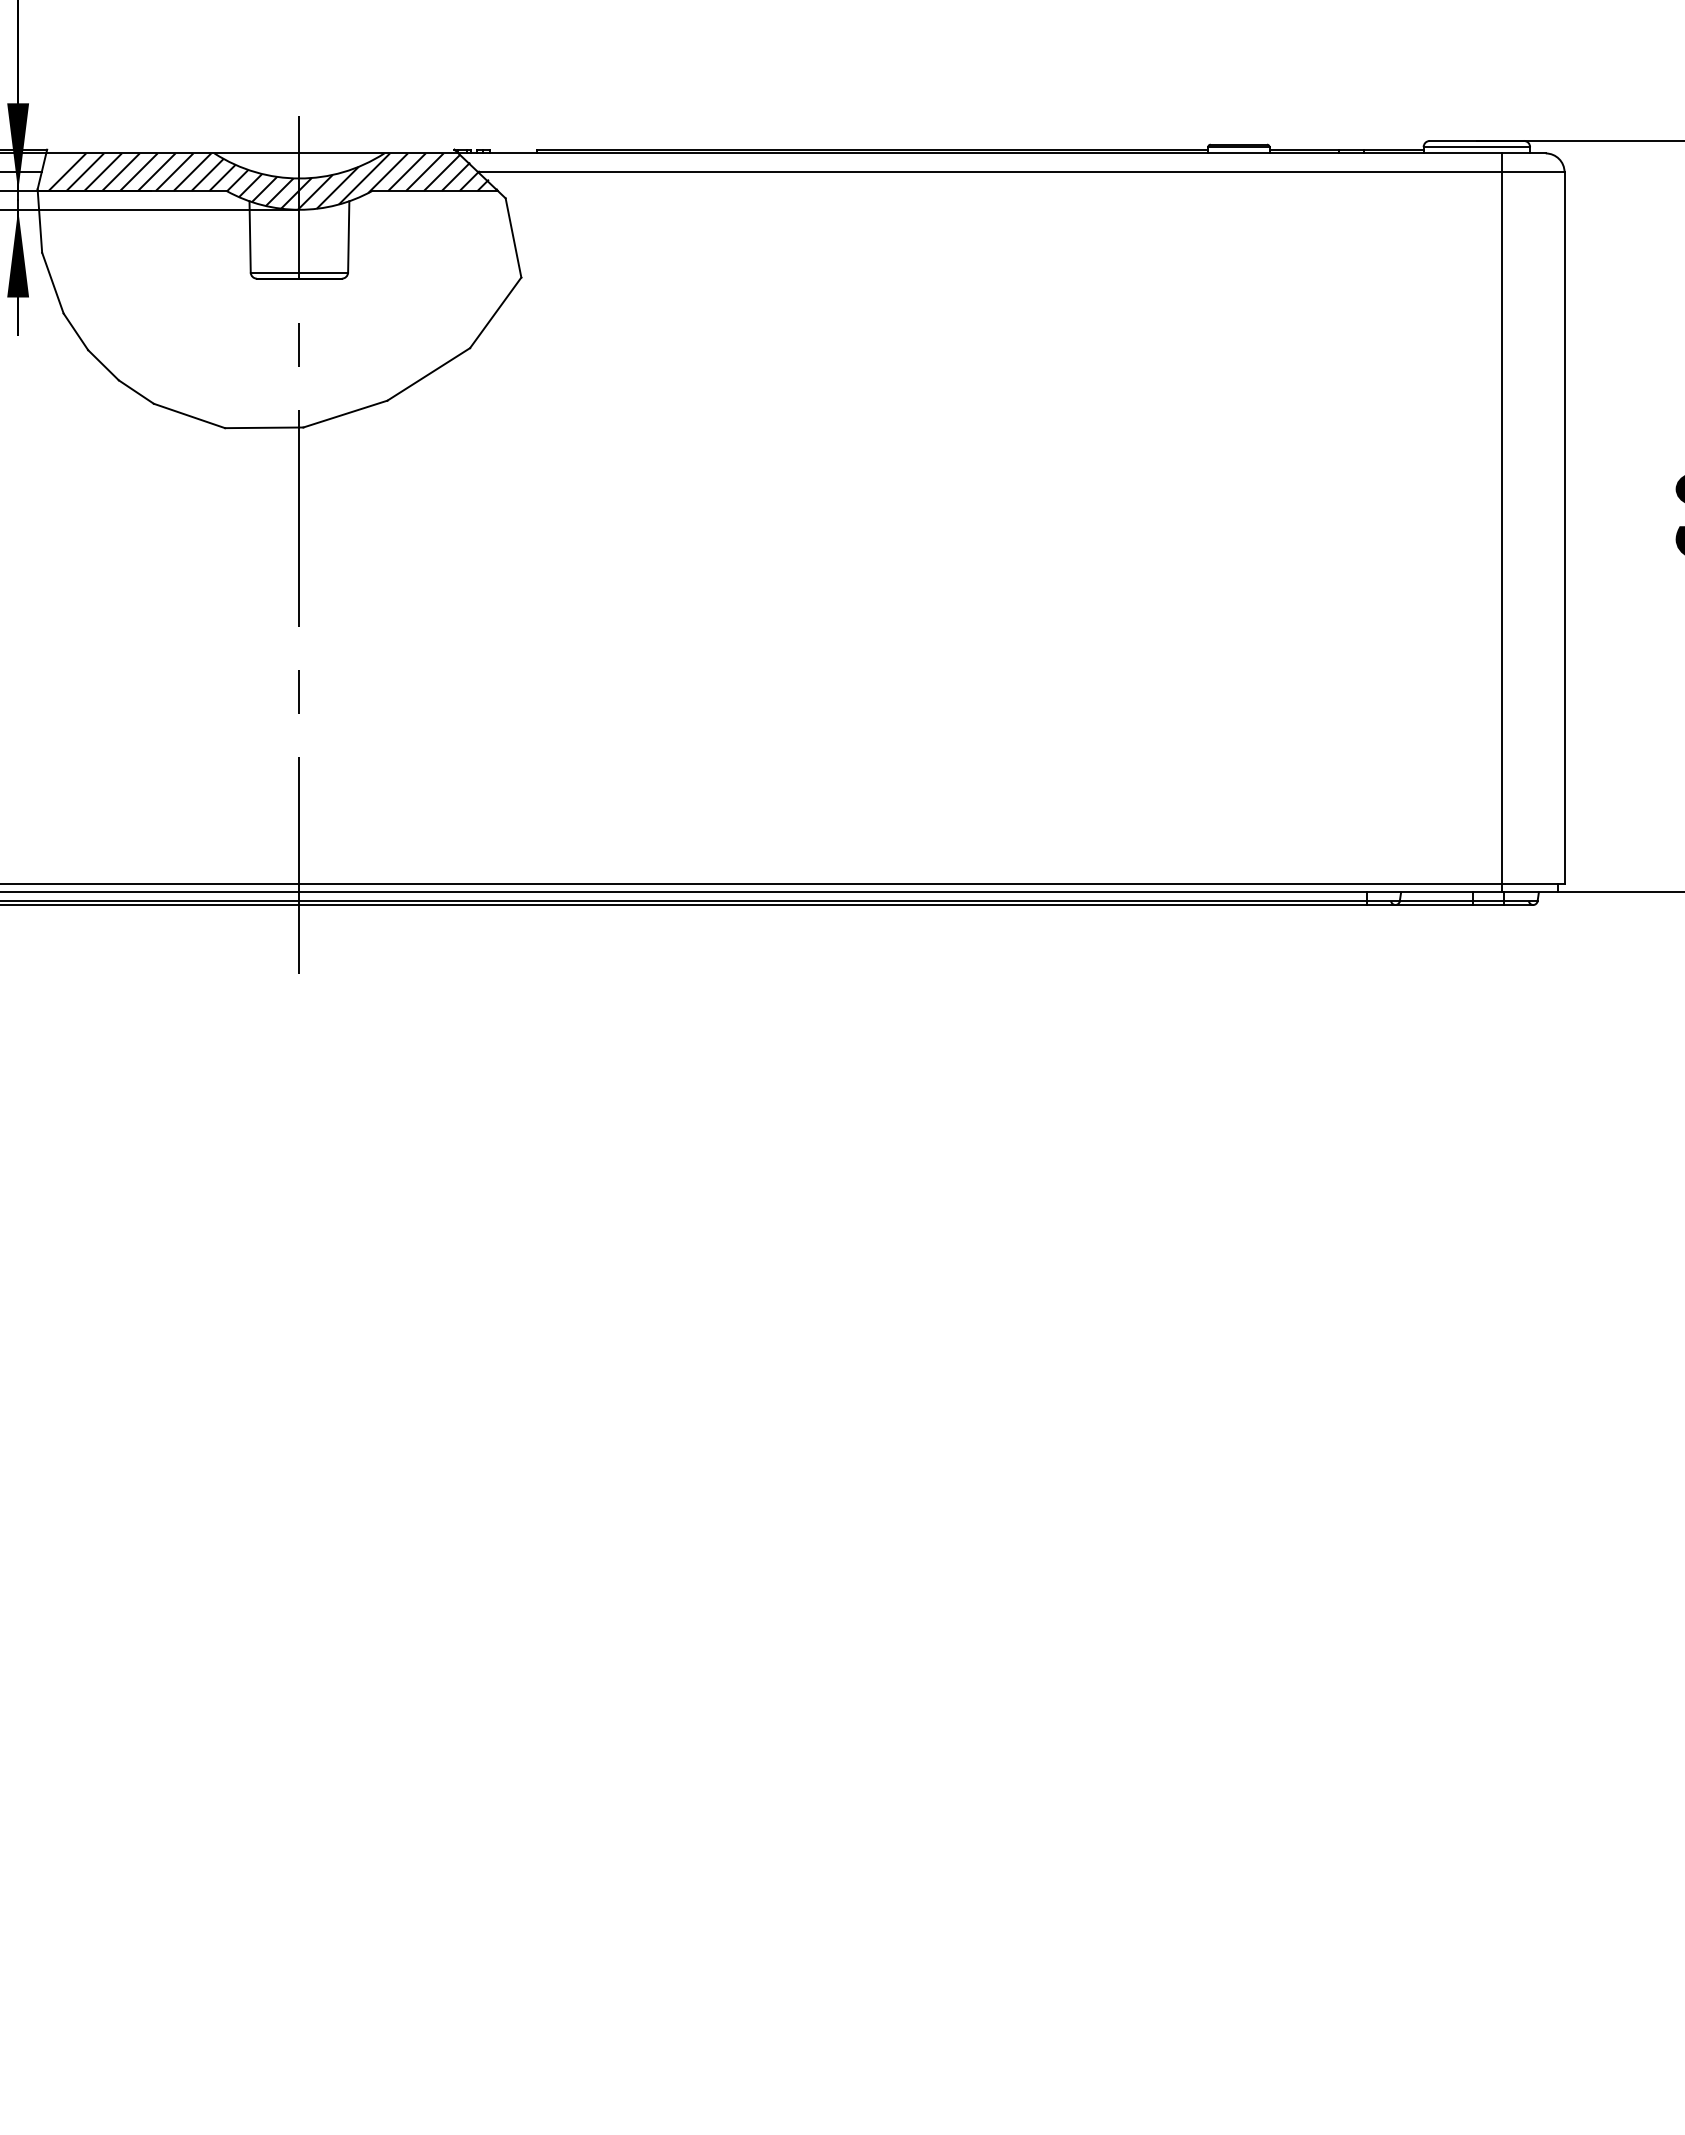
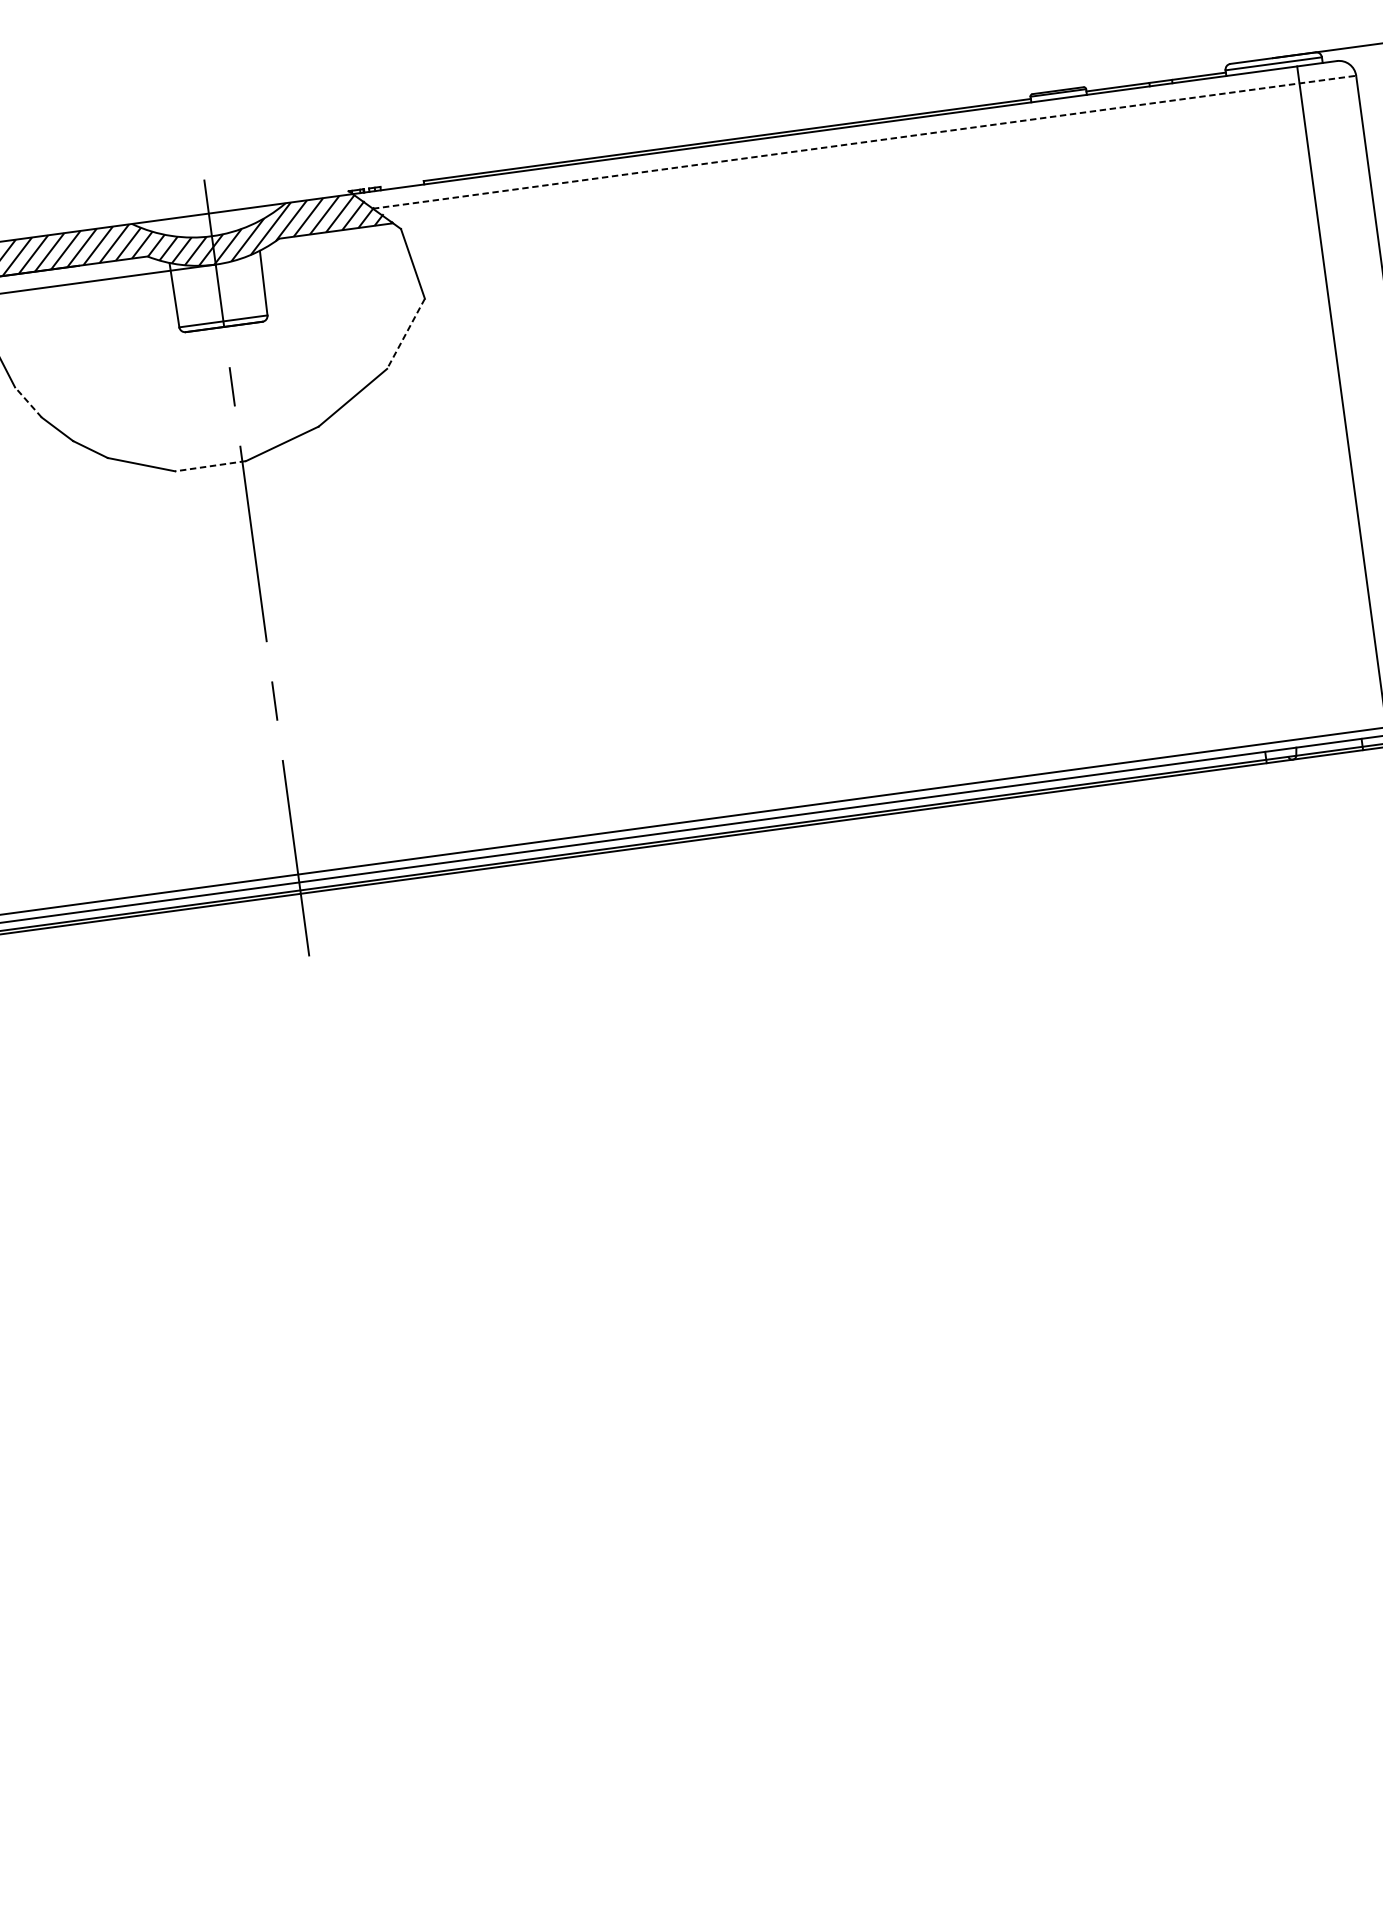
line: (1021, 172) -> (864, 142), solid -> dashed
line: (495, 312) -> (405, 333), solid -> dashed
line: (75, 331) -> (27, 402), solid -> dashed
line: (263, 427) -> (209, 466), solid -> dashed

